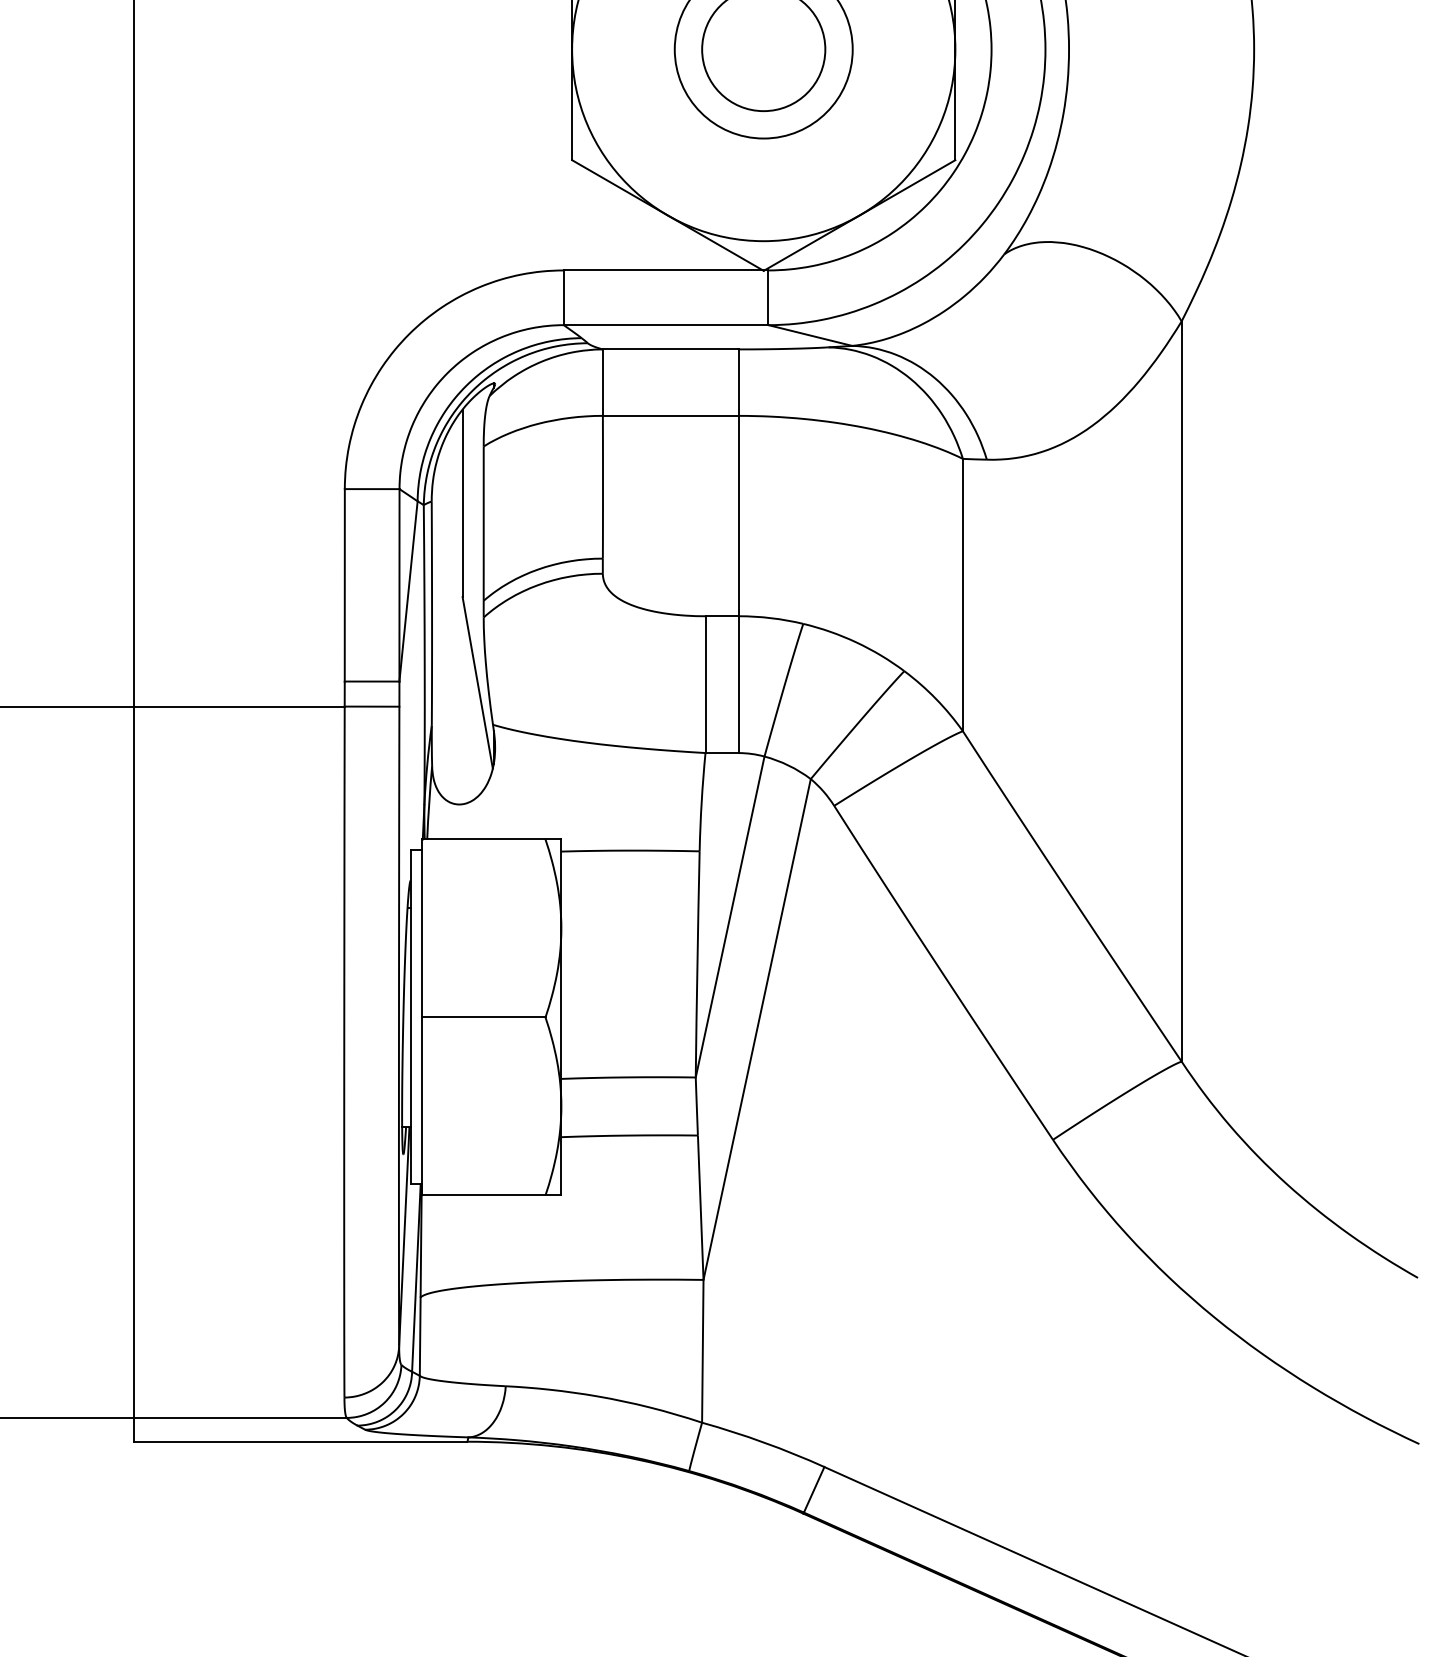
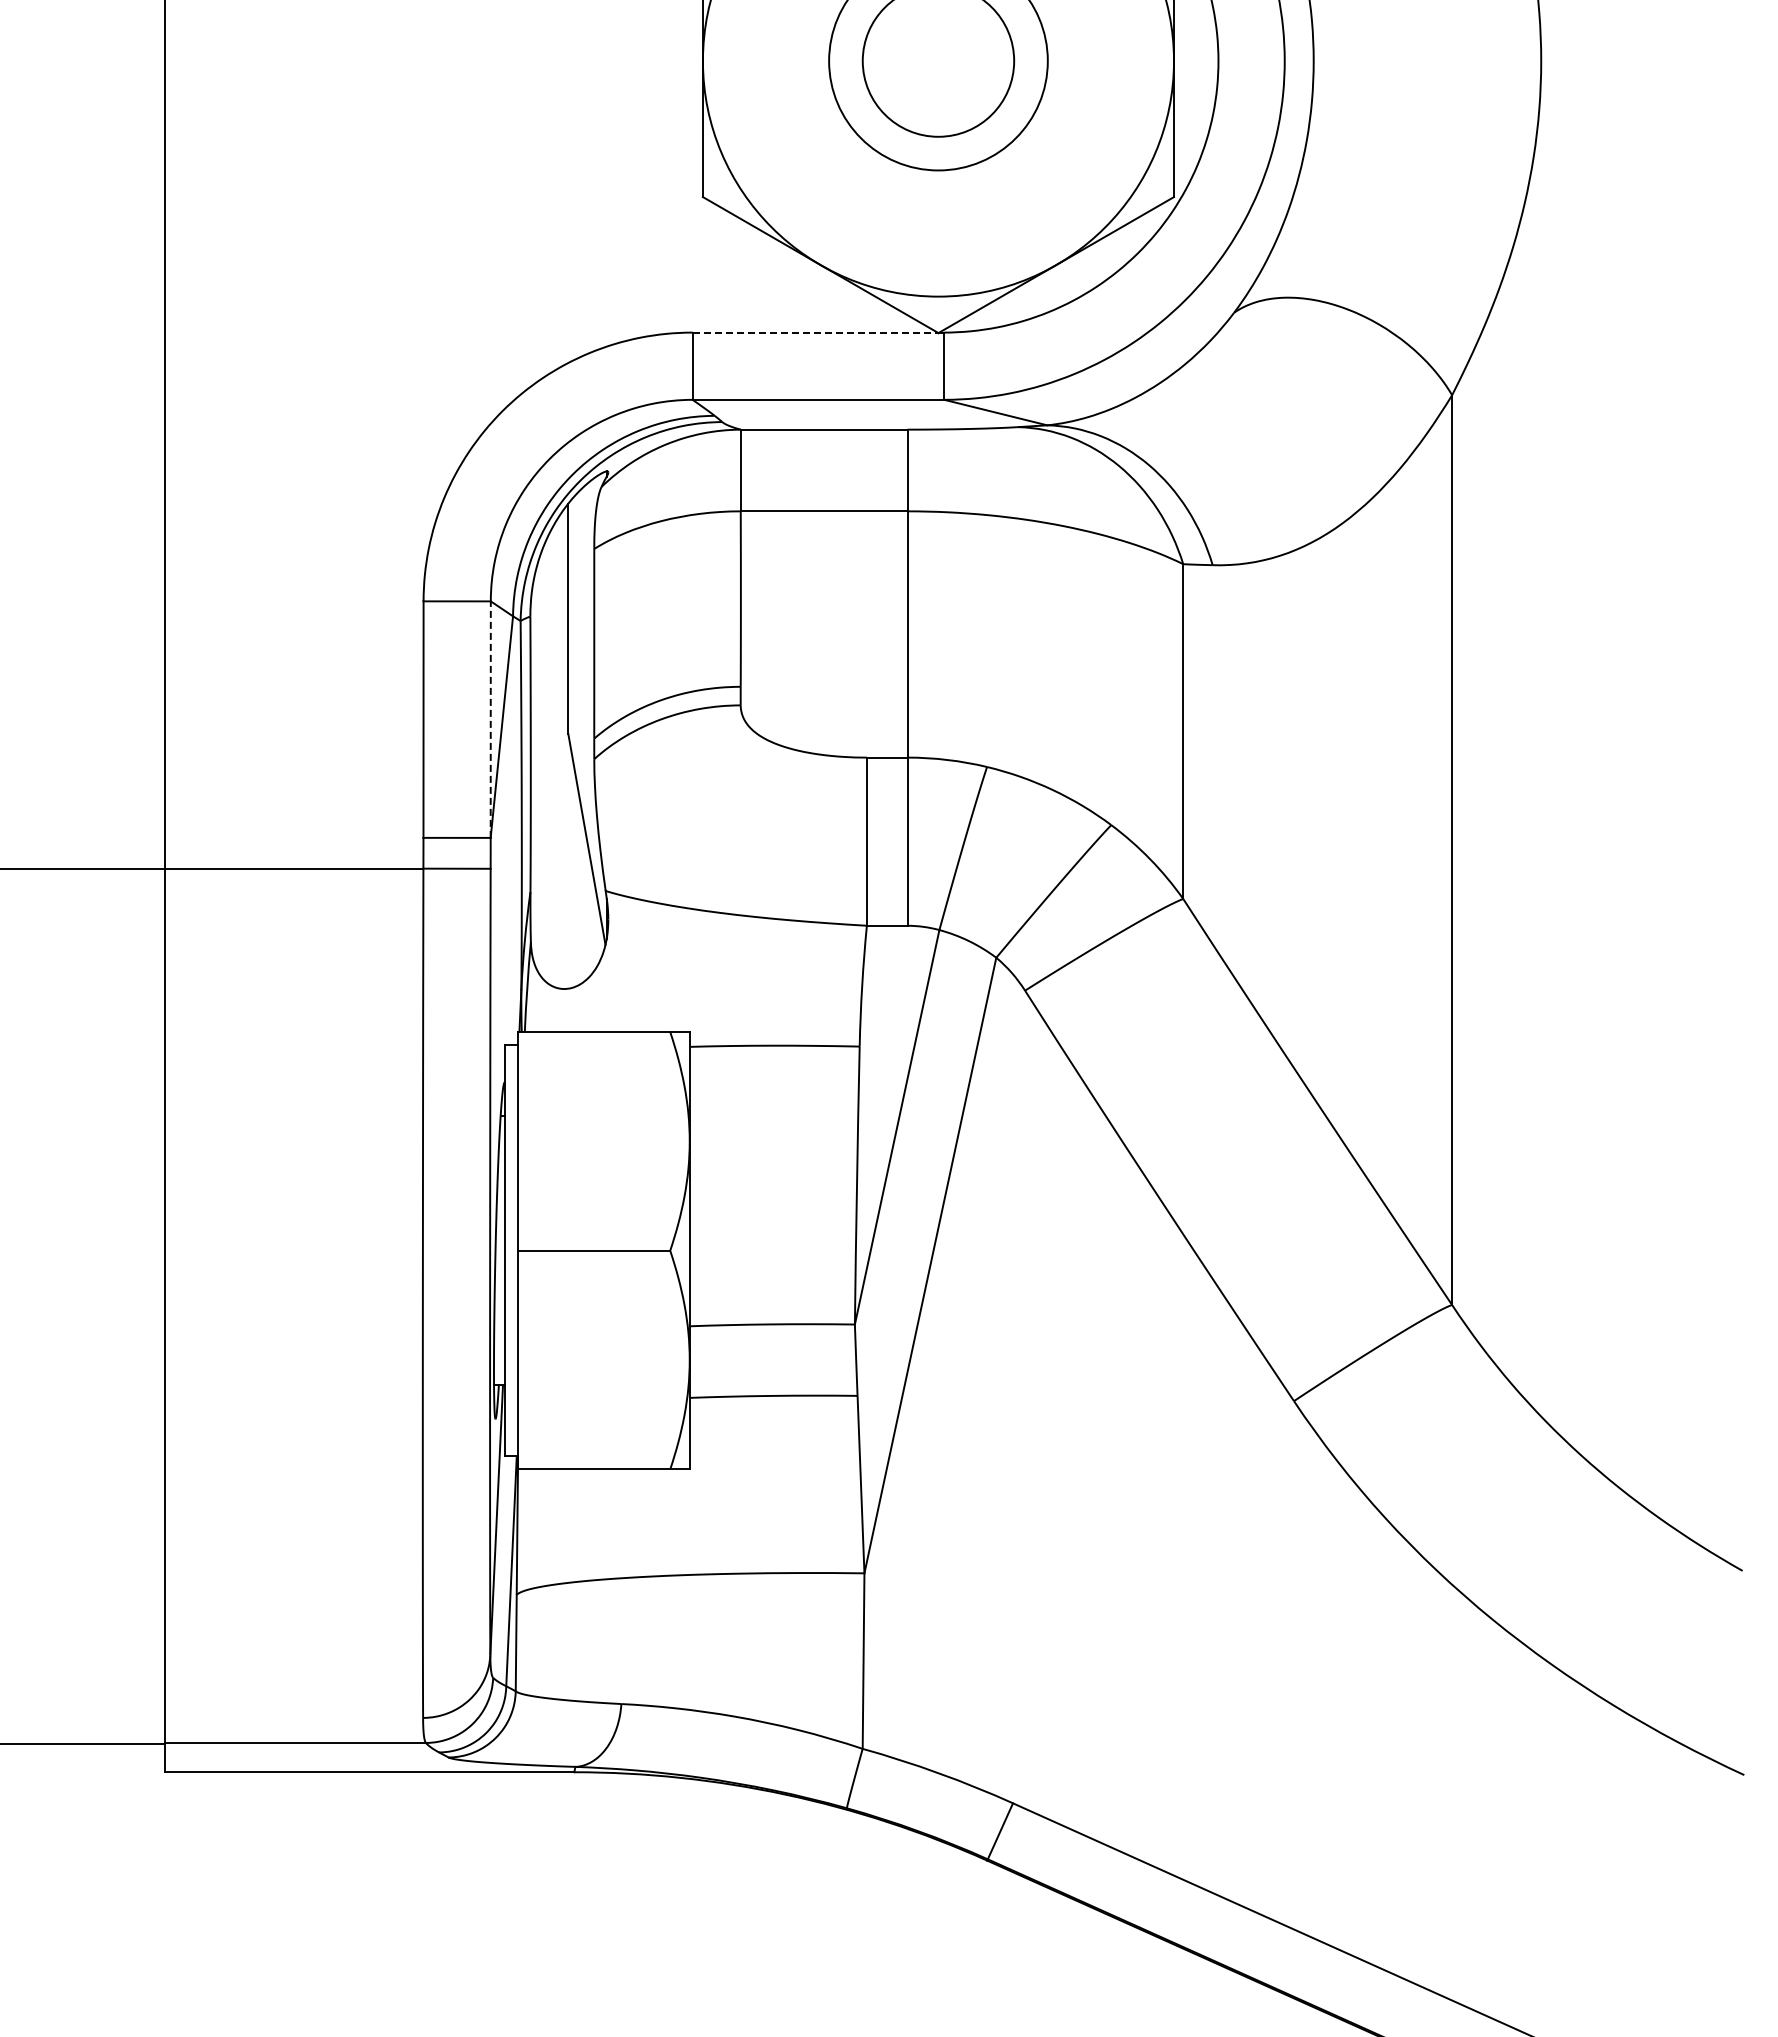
line: (663, 270) -> (815, 332), solid -> dashed
line: (399, 585) -> (490, 719), solid -> dashed

